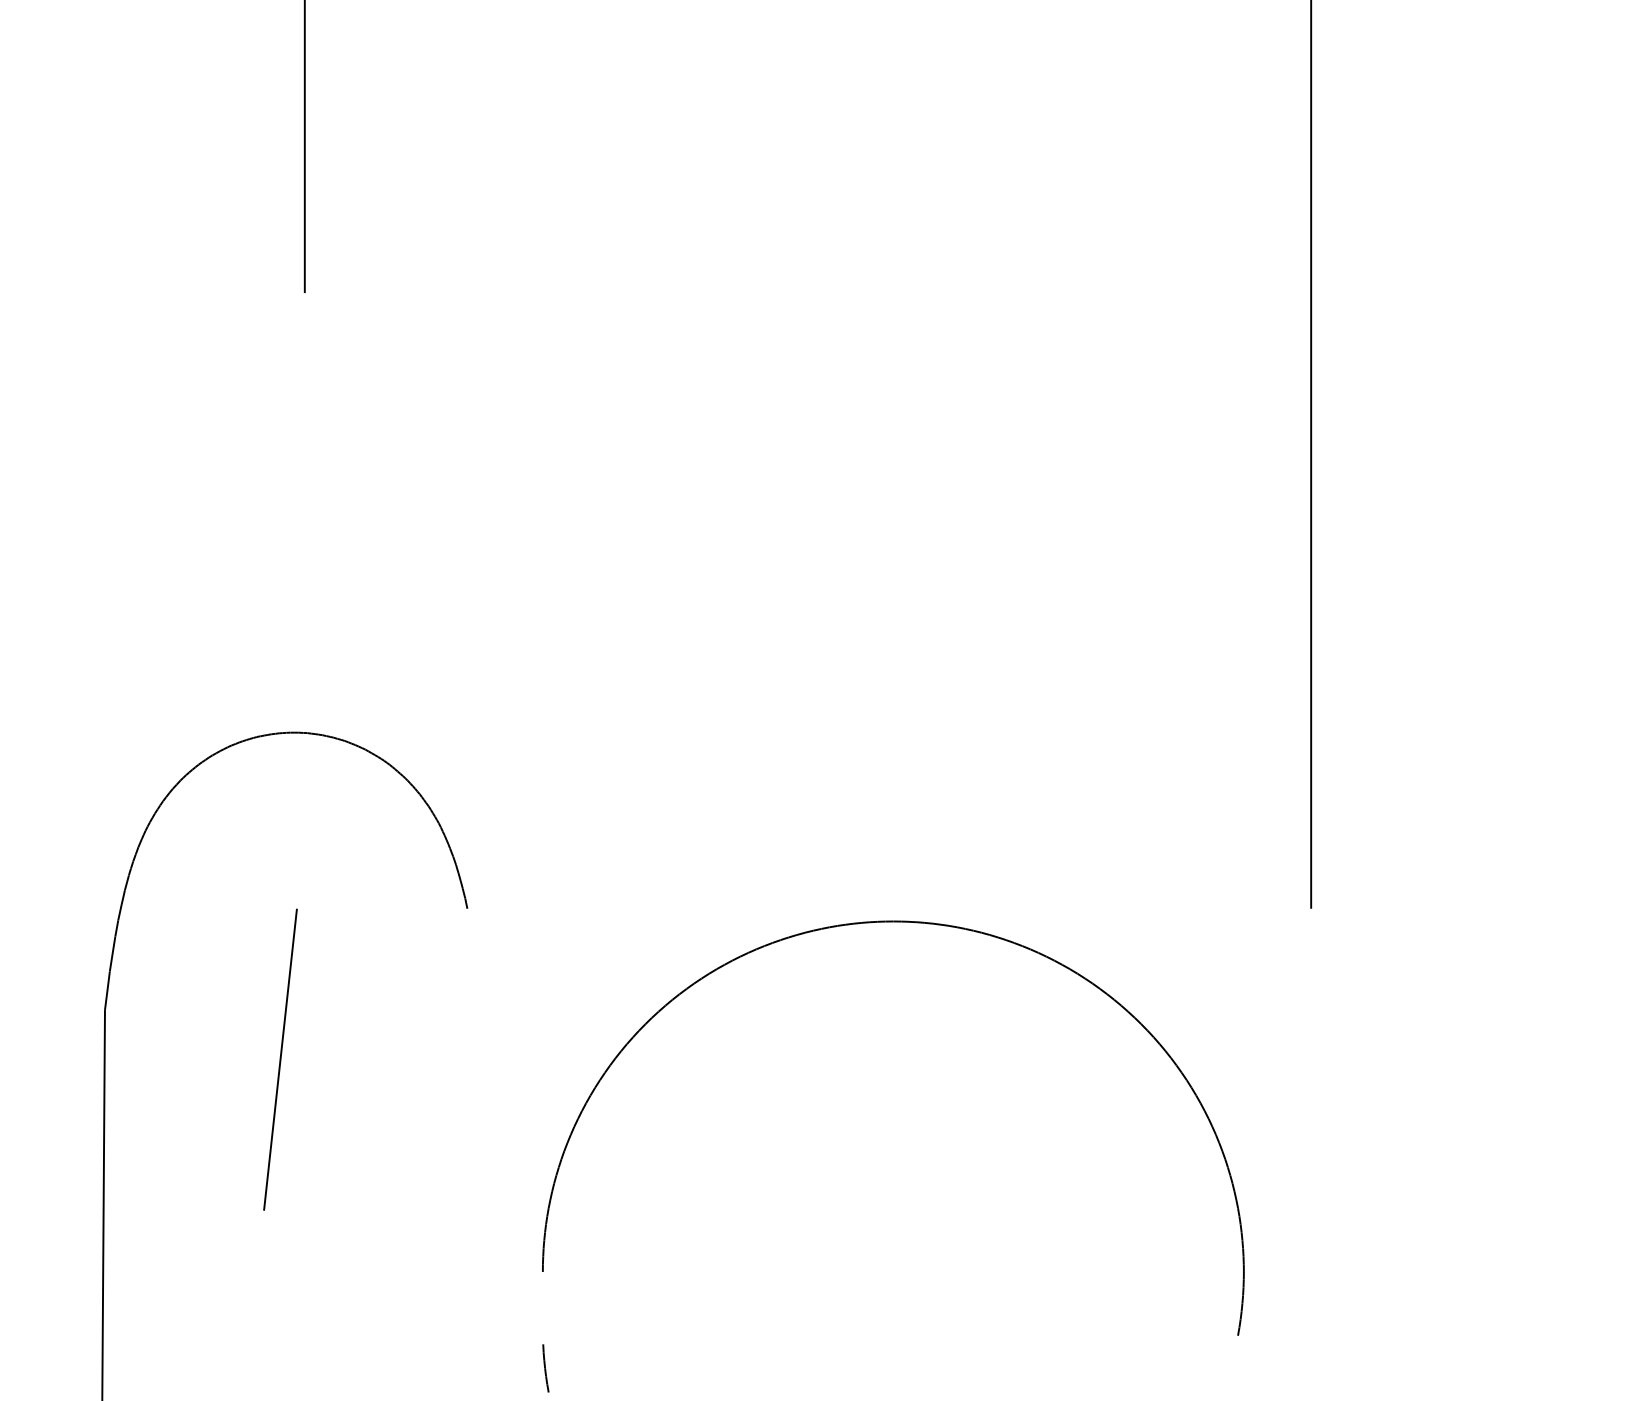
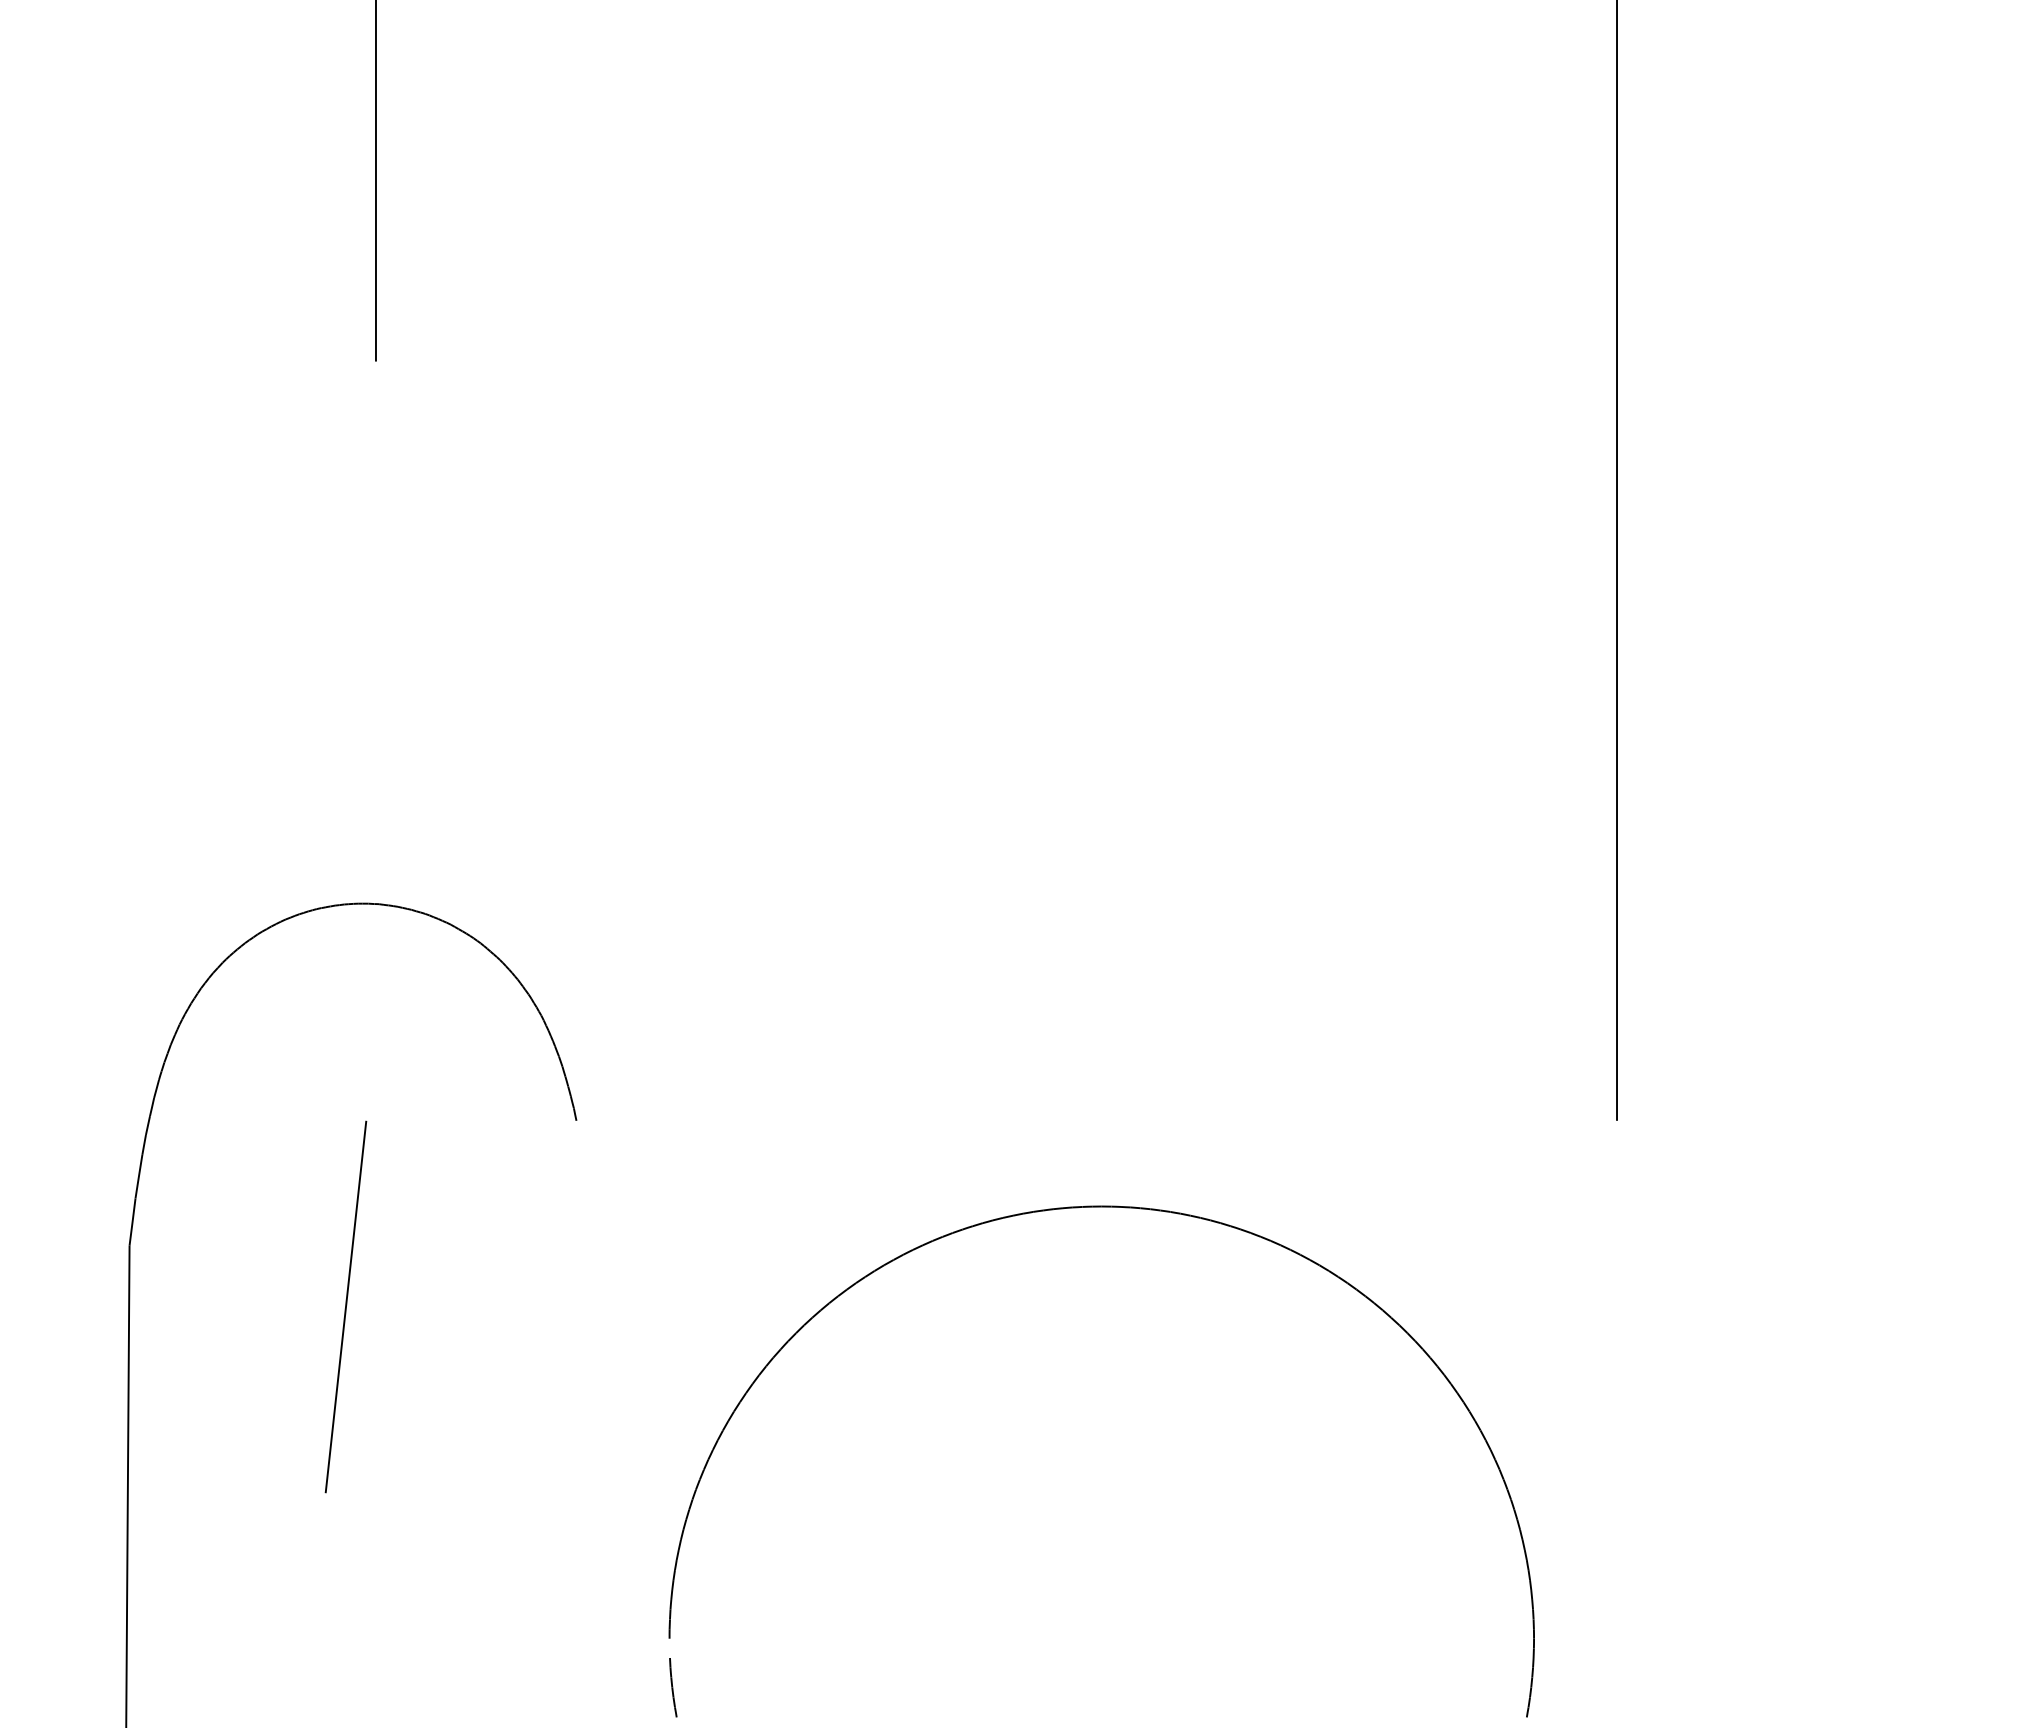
part: (893, 922) -> (1101, 1207), moved

